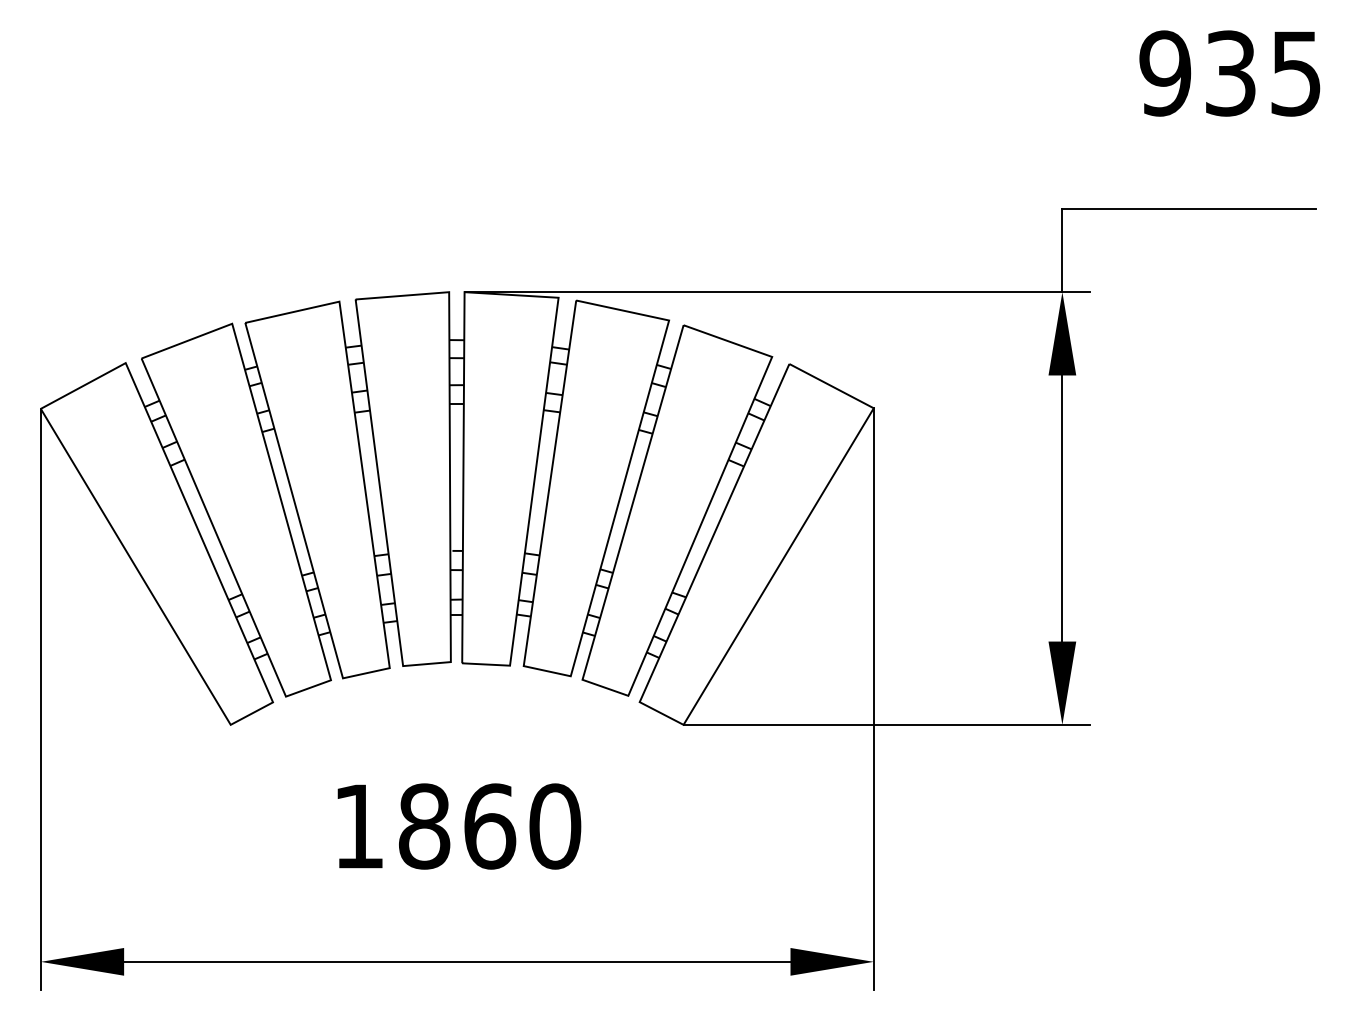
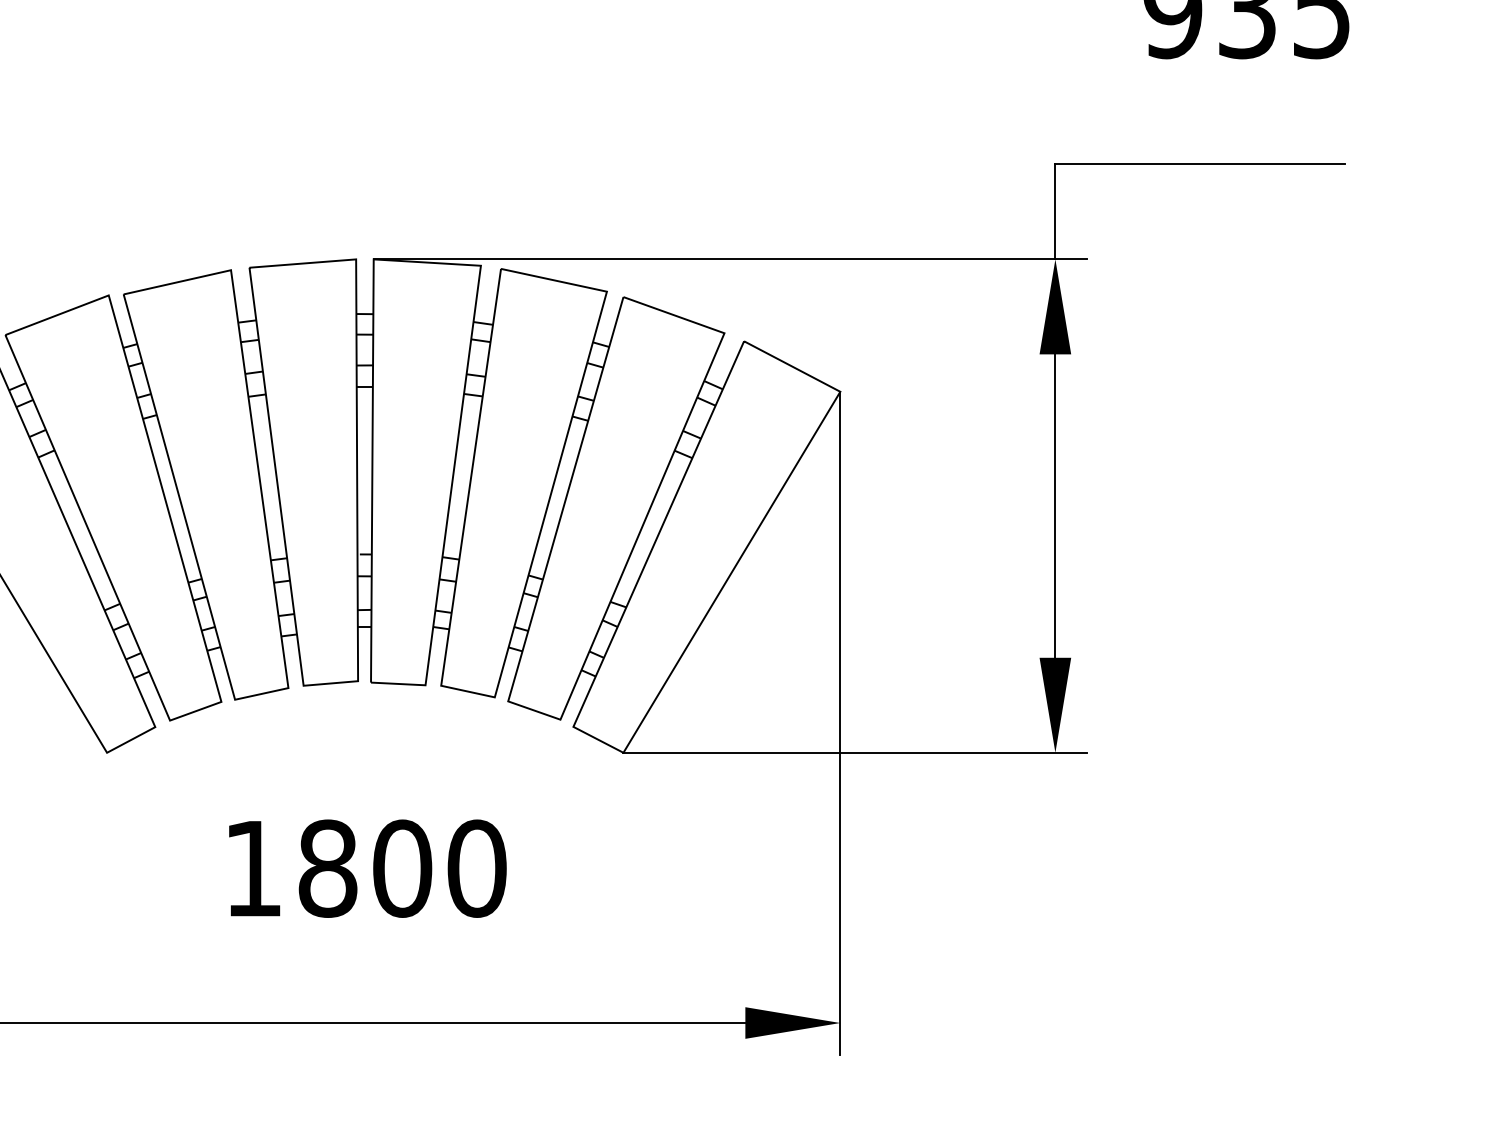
text: (490, 826) -> (403, 868), 1860 -> 1800

